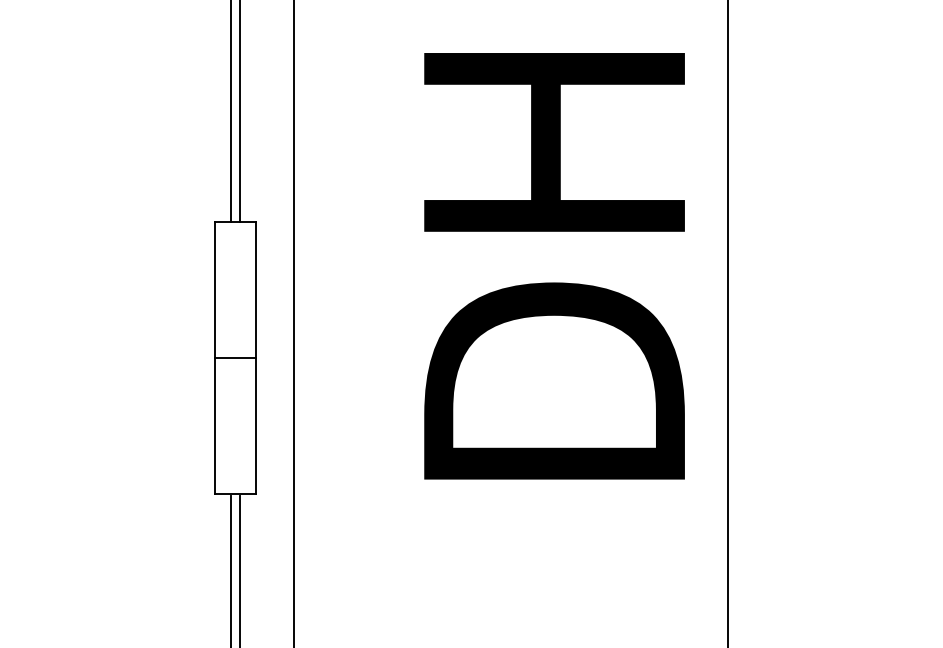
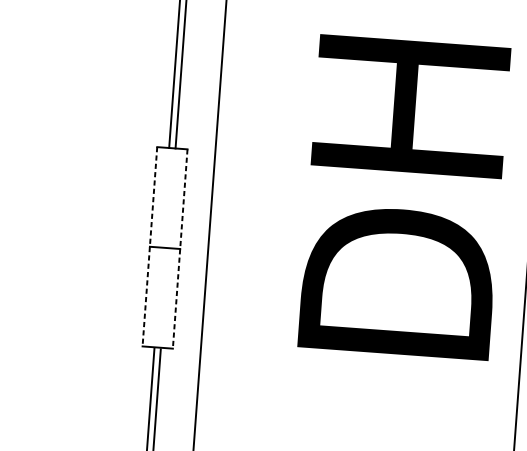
line: (214, 358) -> (149, 246), solid -> dashed
line: (255, 358) -> (179, 249), solid -> dashed

